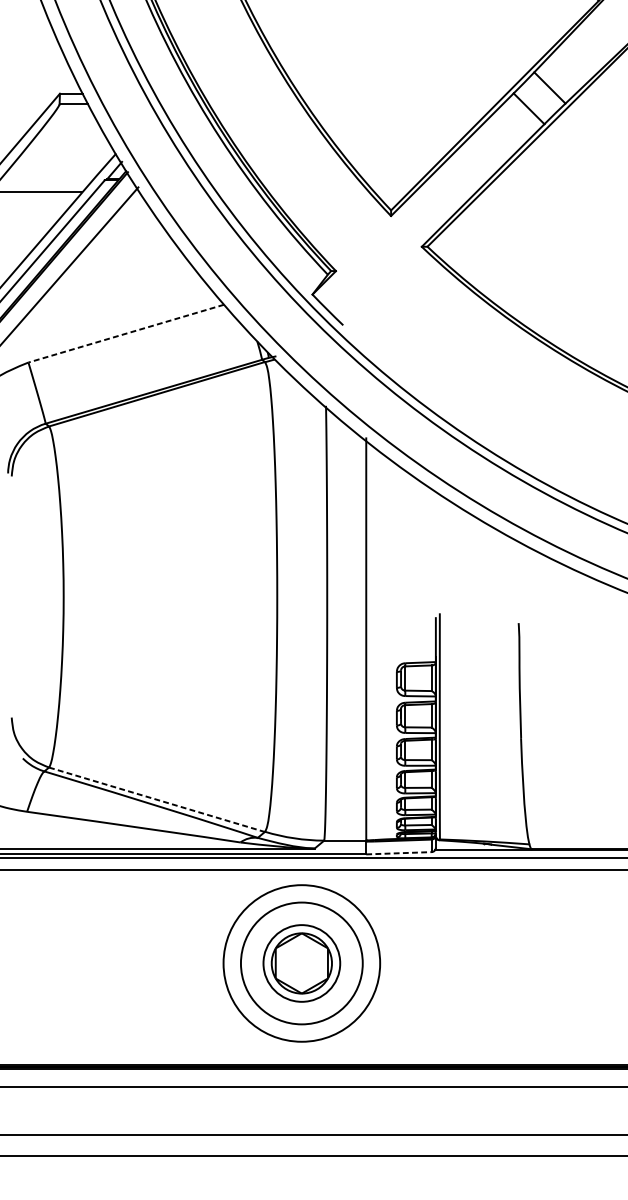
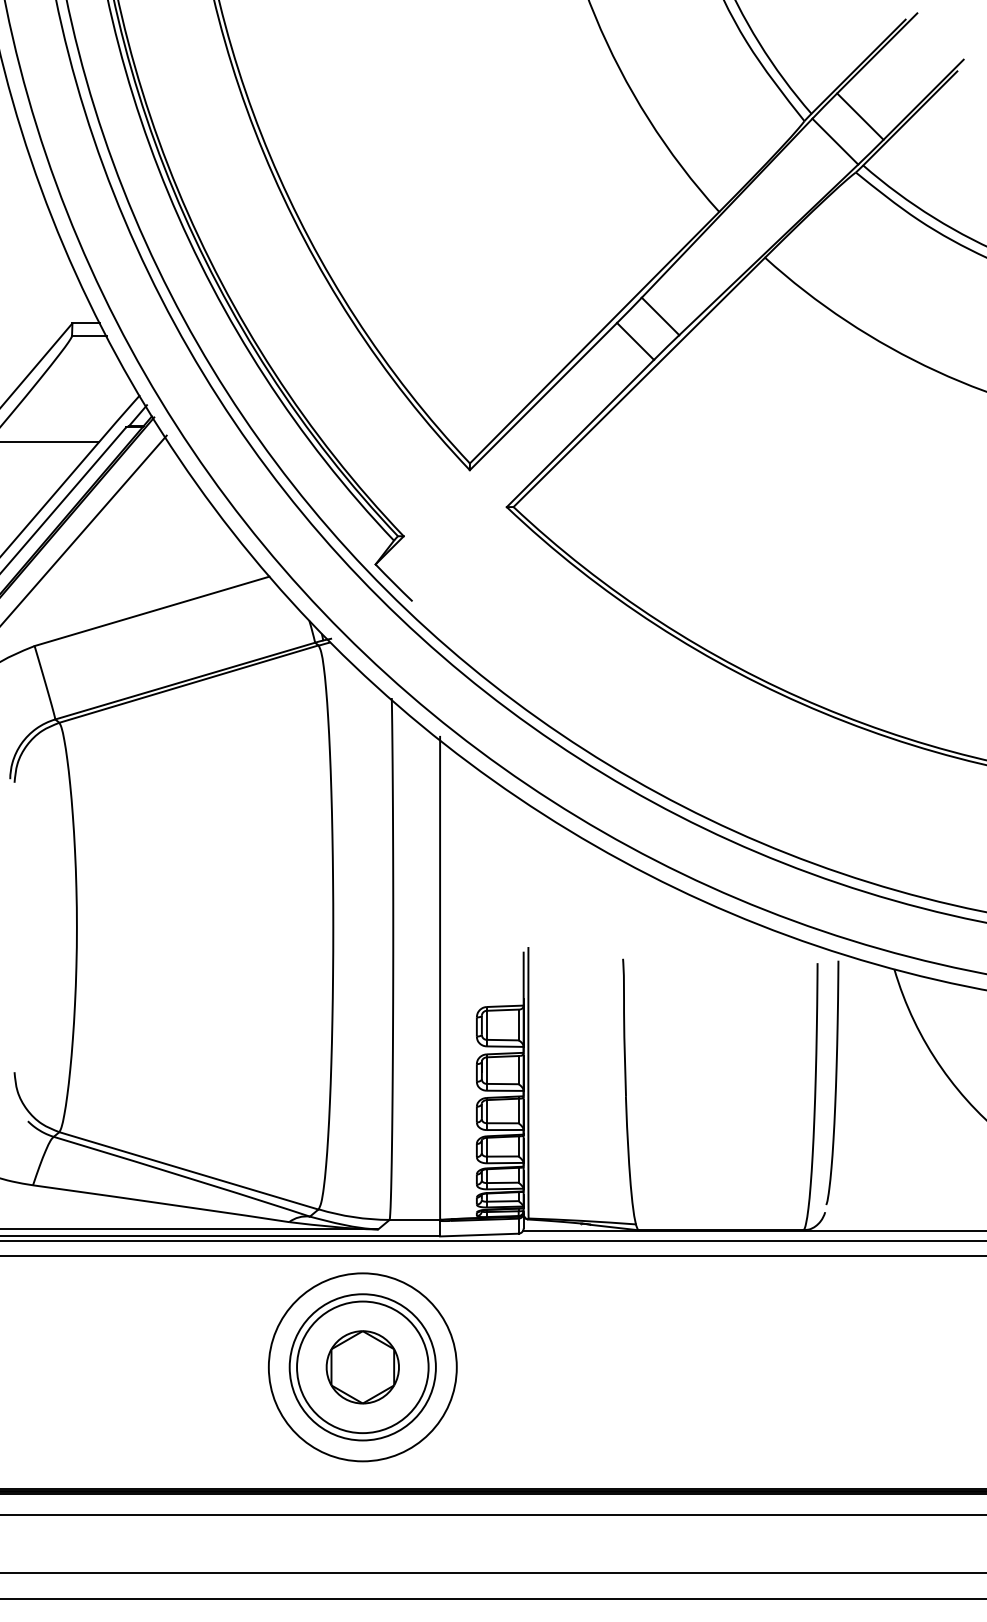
line: (125, 333) -> (151, 611), dashed -> solid
line: (157, 800) -> (189, 1171), dashed -> solid
line: (399, 853) -> (479, 1235), dashed -> solid
circle: (301, 963) -> (362, 1367), size x1.43

